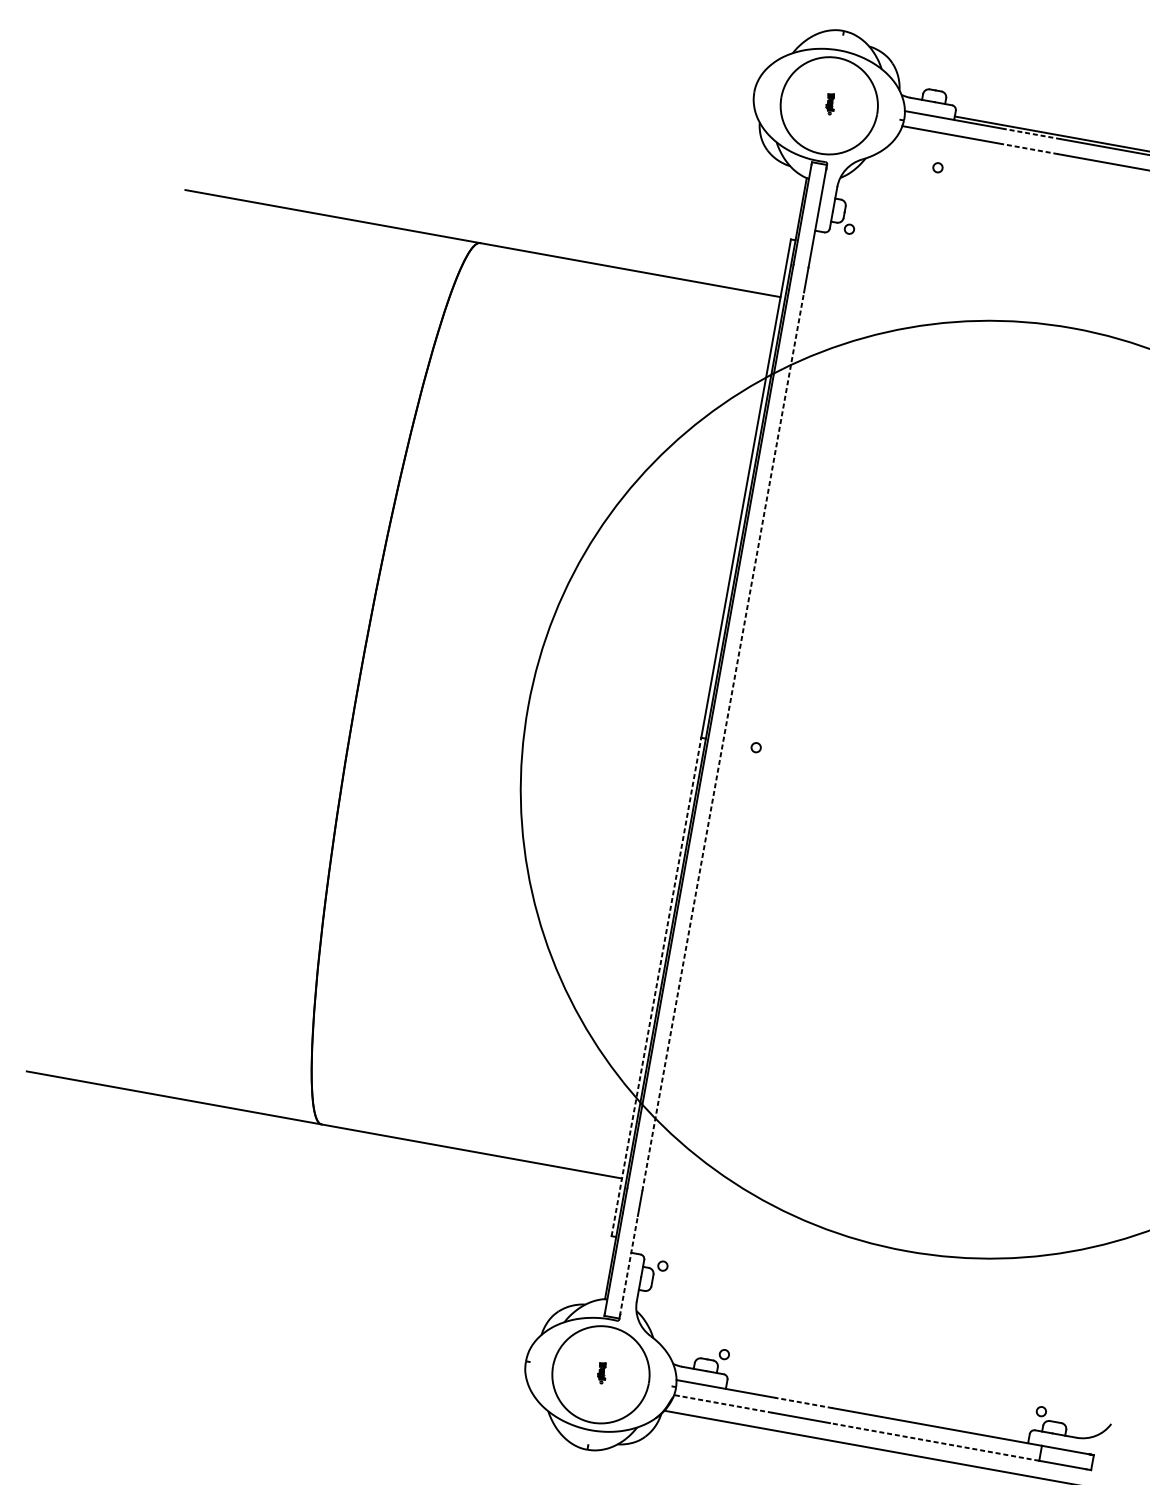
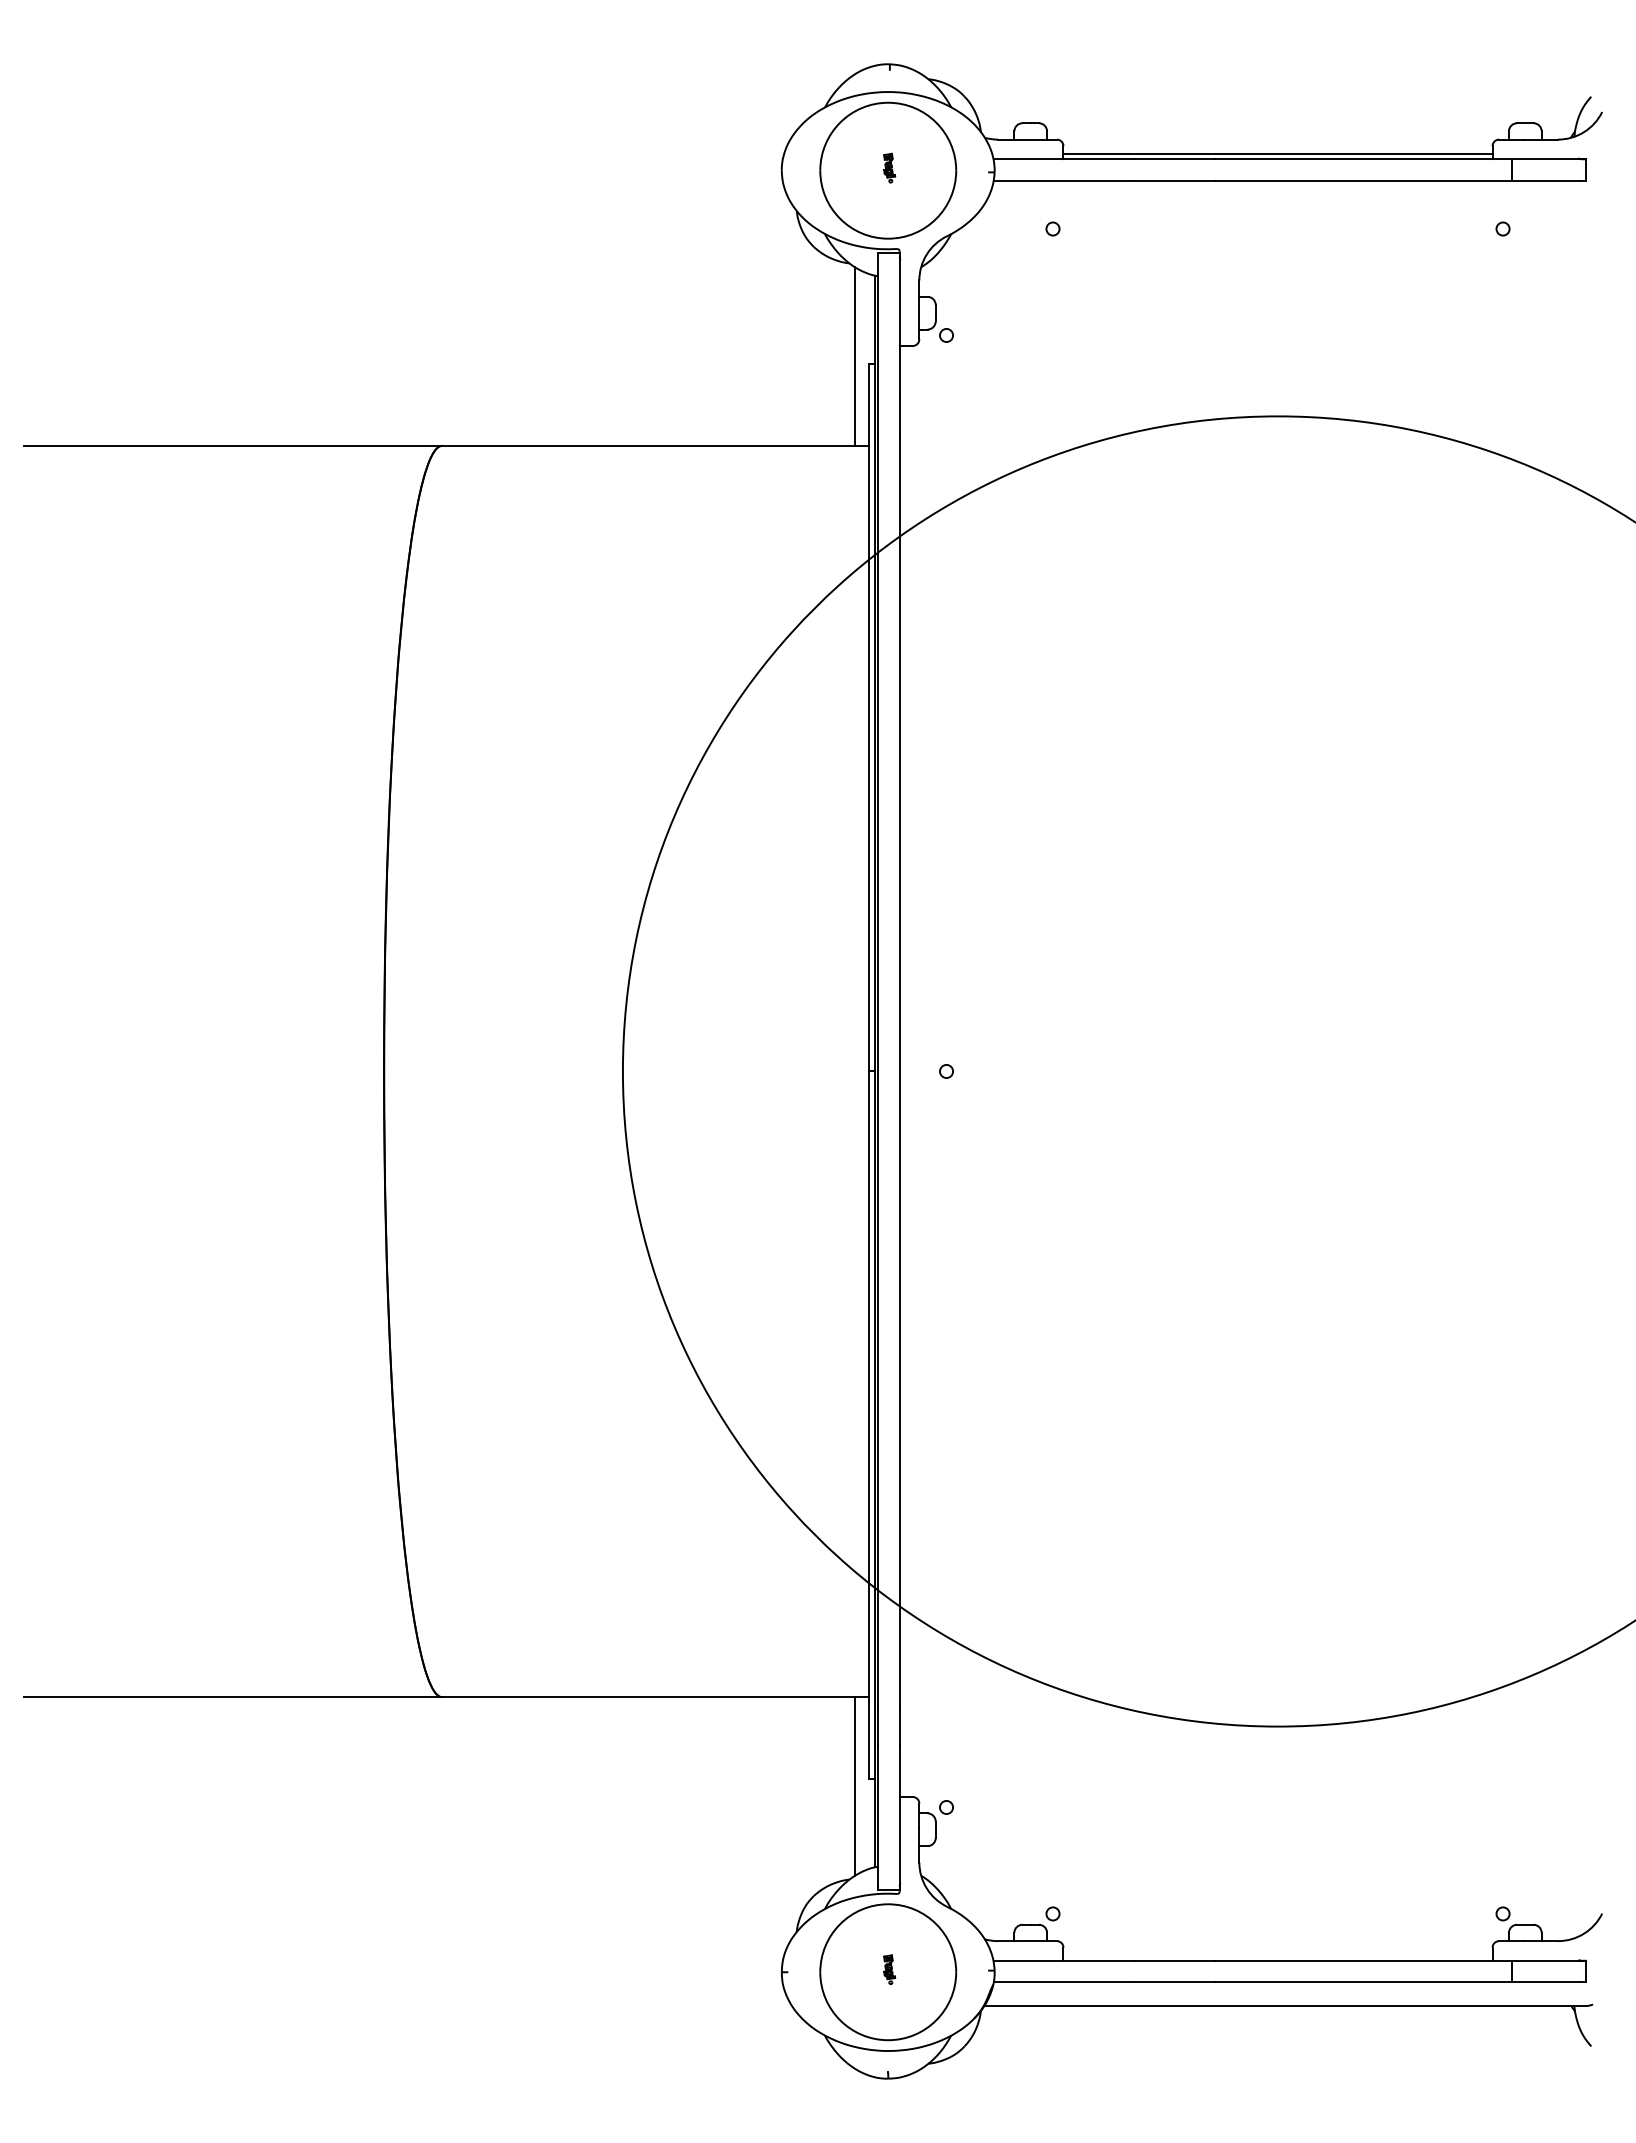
line: (1032, 134) -> (1174, 159), dashed -> solid
line: (1029, 148) -> (1174, 180), dashed -> solid
line: (782, 231) -> (854, 355), added
line: (723, 741) -> (899, 1071), dashed -> solid
line: (656, 987) -> (868, 1425), dashed -> solid
line: (600, 1239) -> (854, 1786), added
line: (628, 1265) -> (899, 1815), dashed -> solid
line: (804, 1402) -> (1174, 1960), dashed -> solid
line: (723, 1404) -> (1063, 1982), dashed -> solid
line: (934, 1442) -> (1363, 1982), dashed -> solid

